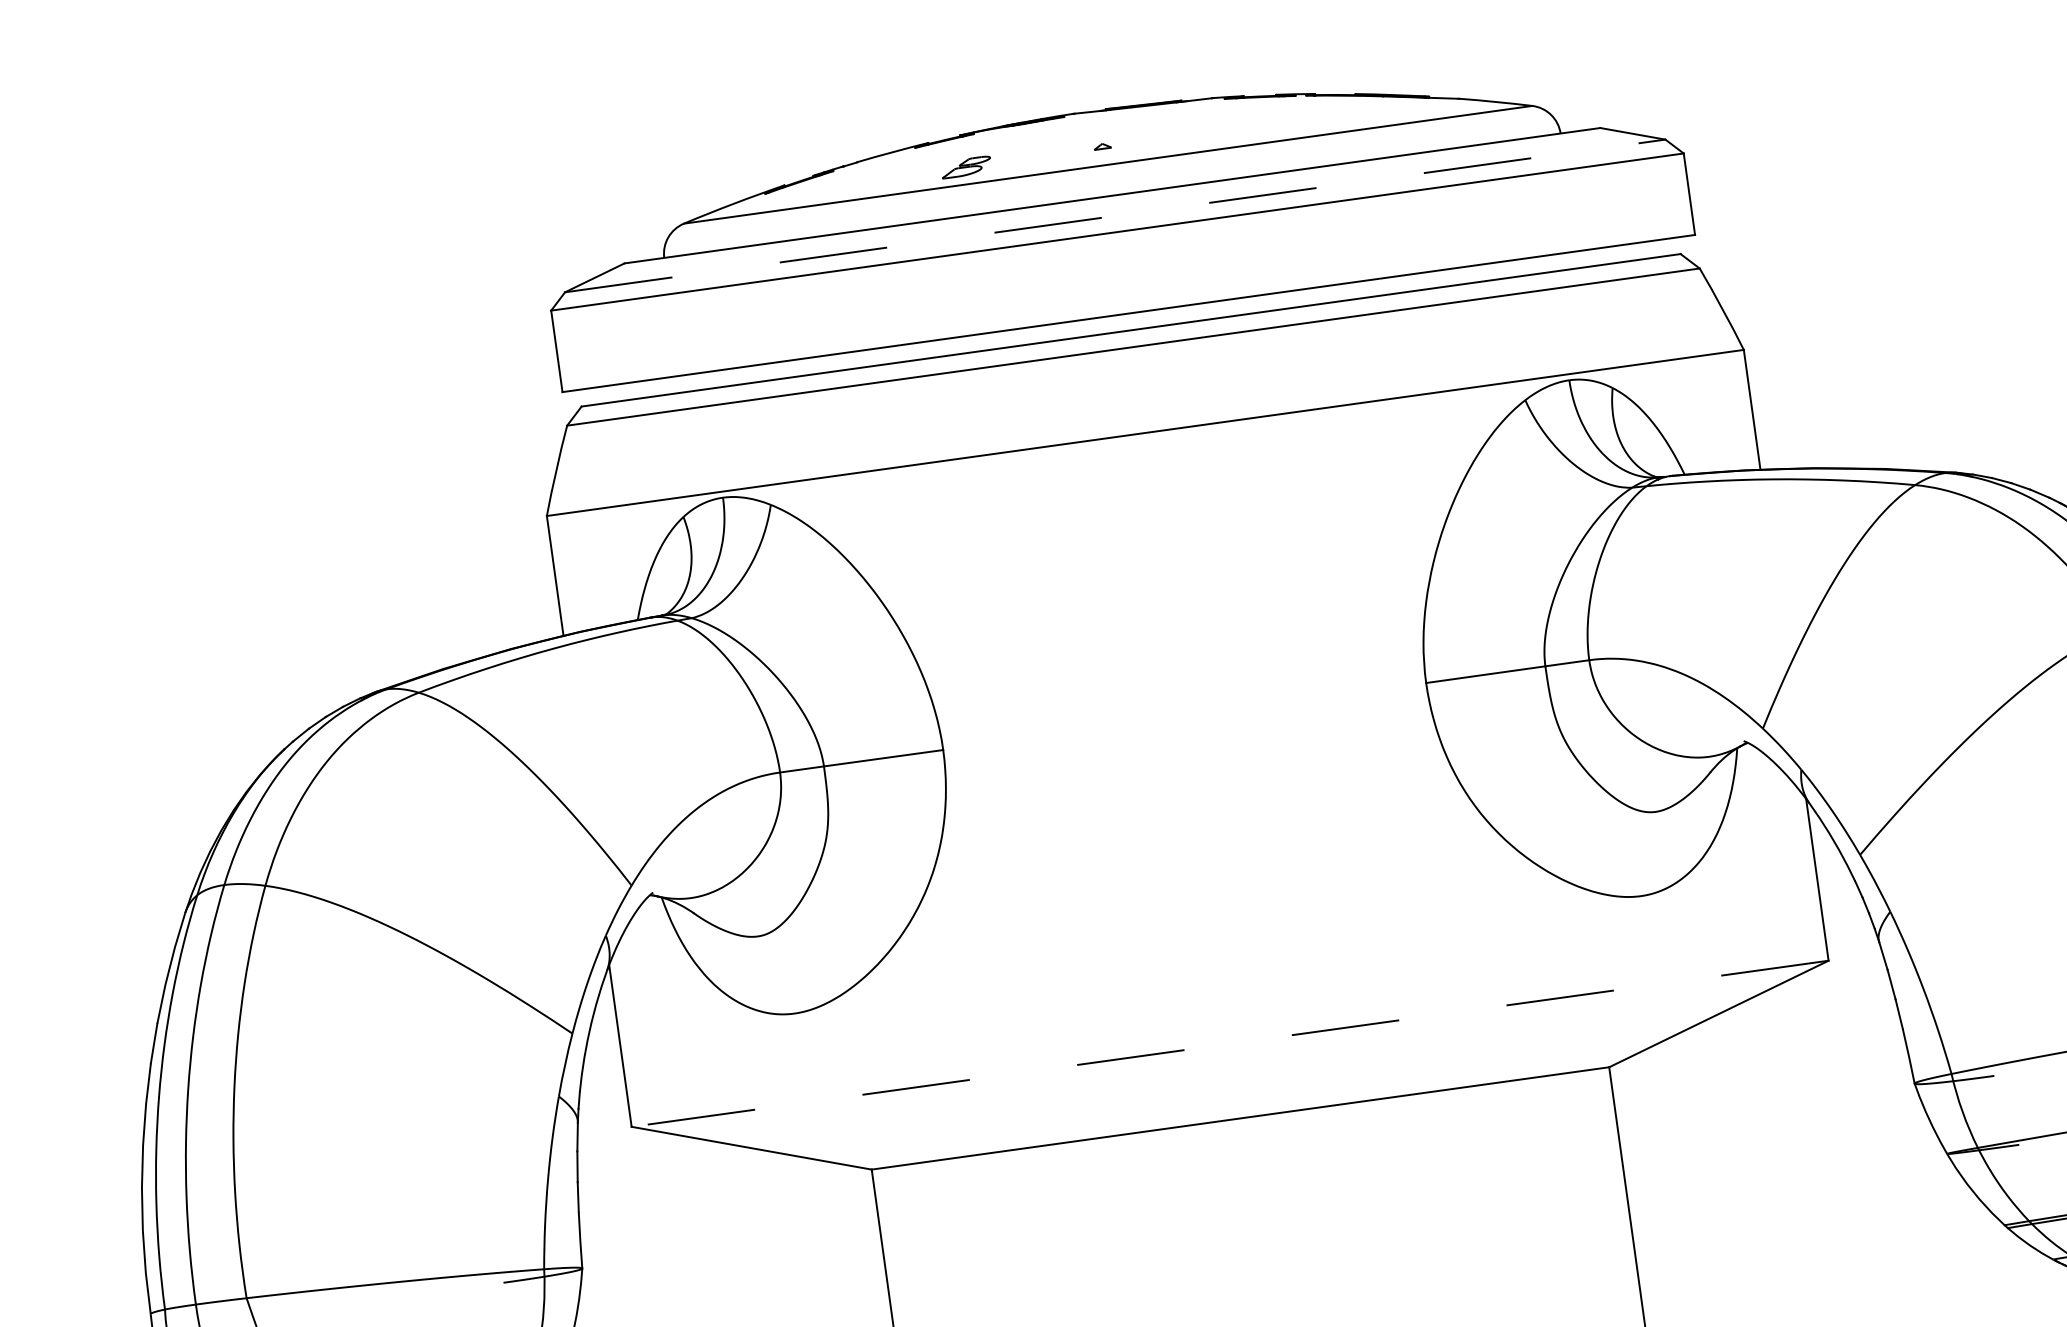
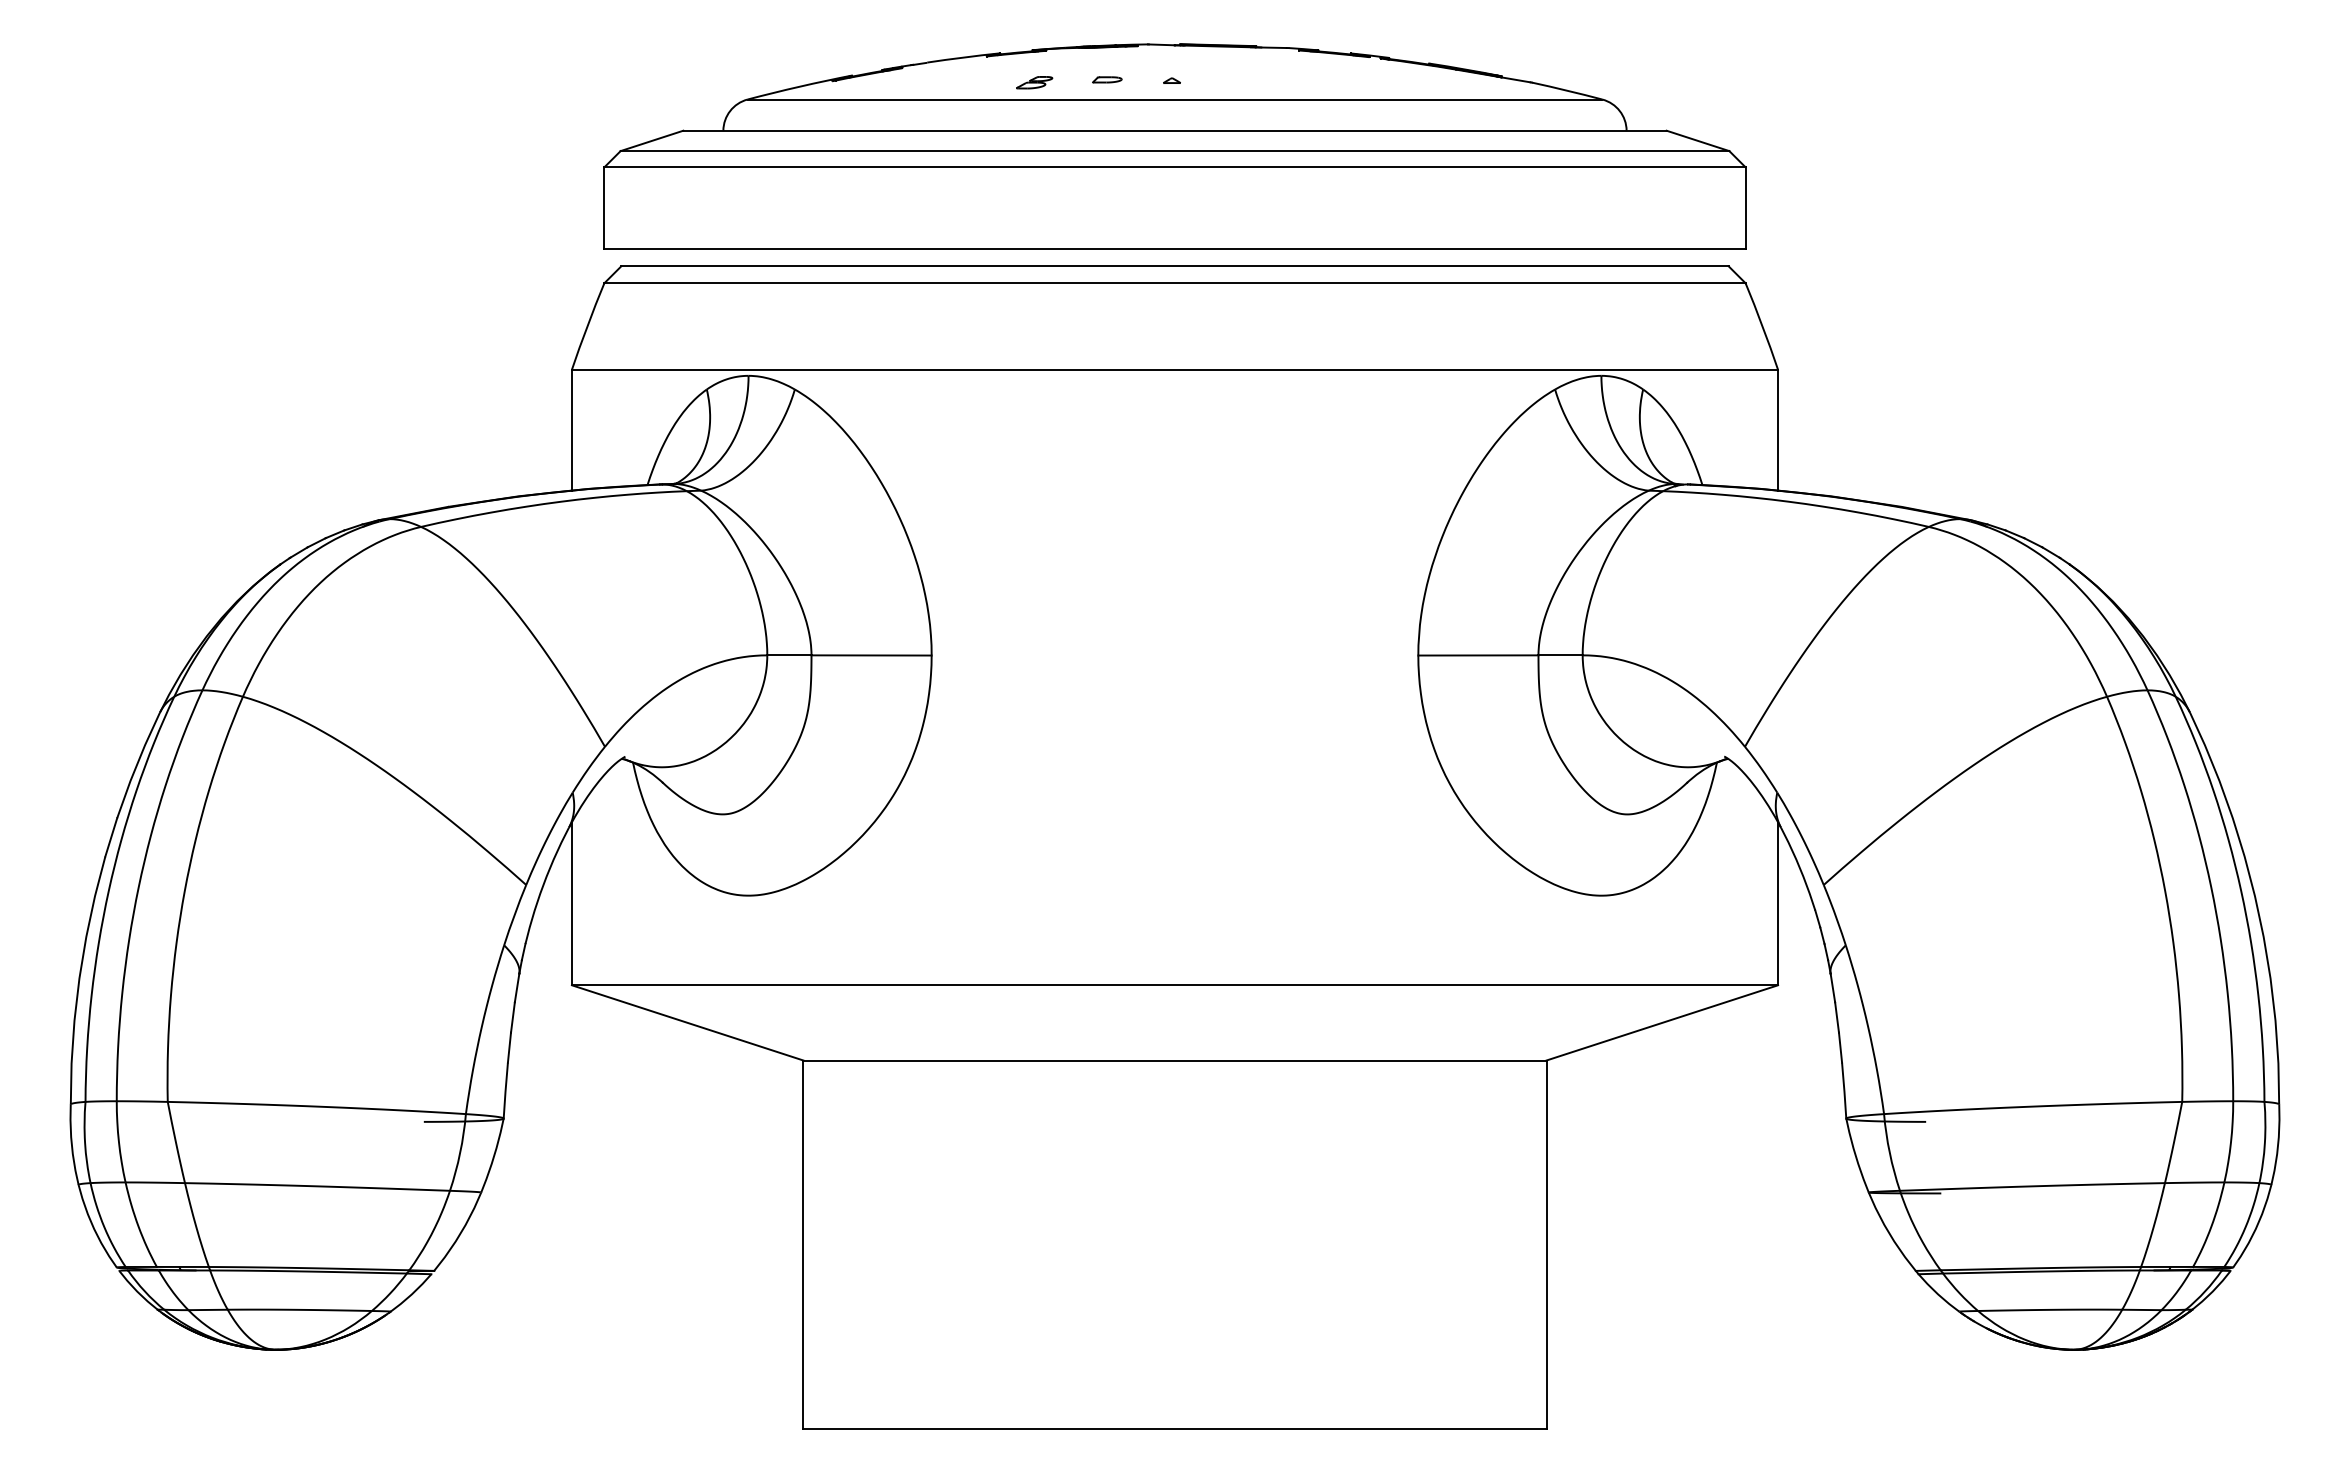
part: (1038, 154) -> (1107, 79), added
part: (966, 167) -> (1034, 82), size x0.71
line: (1115, 216) -> (1175, 151), dashed -> solid
line: (1229, 1044) -> (1174, 985), dashed -> solid

